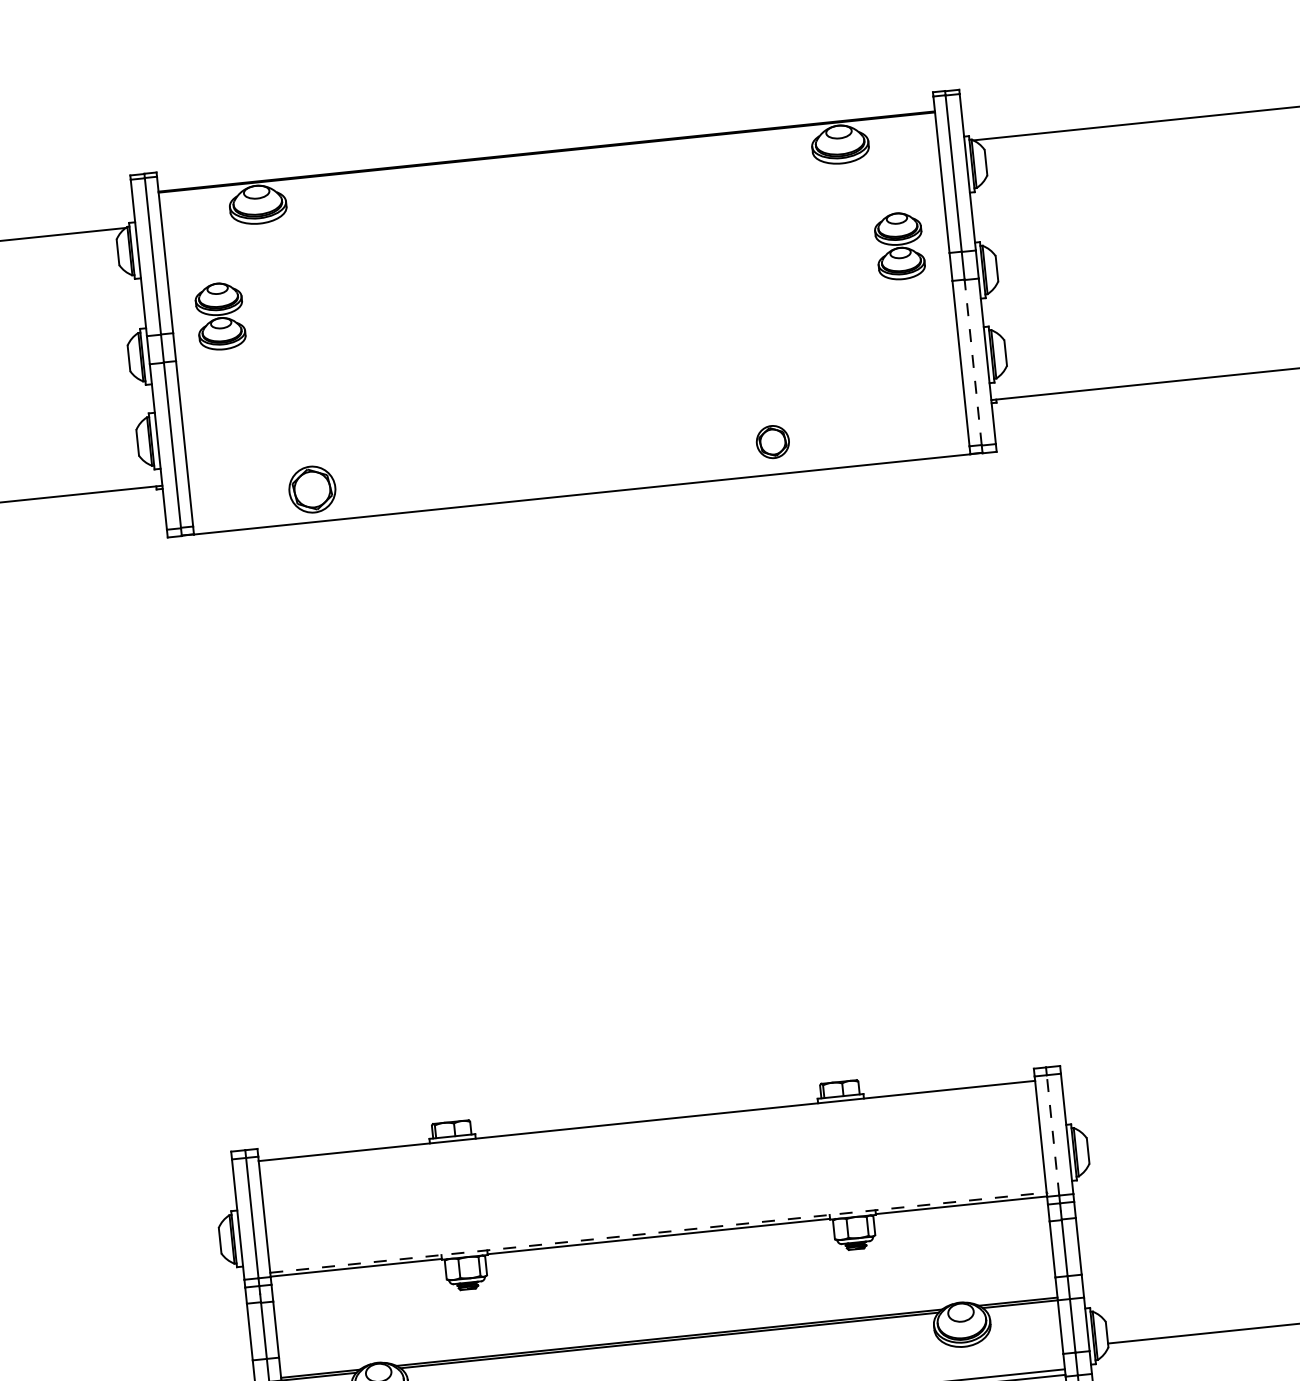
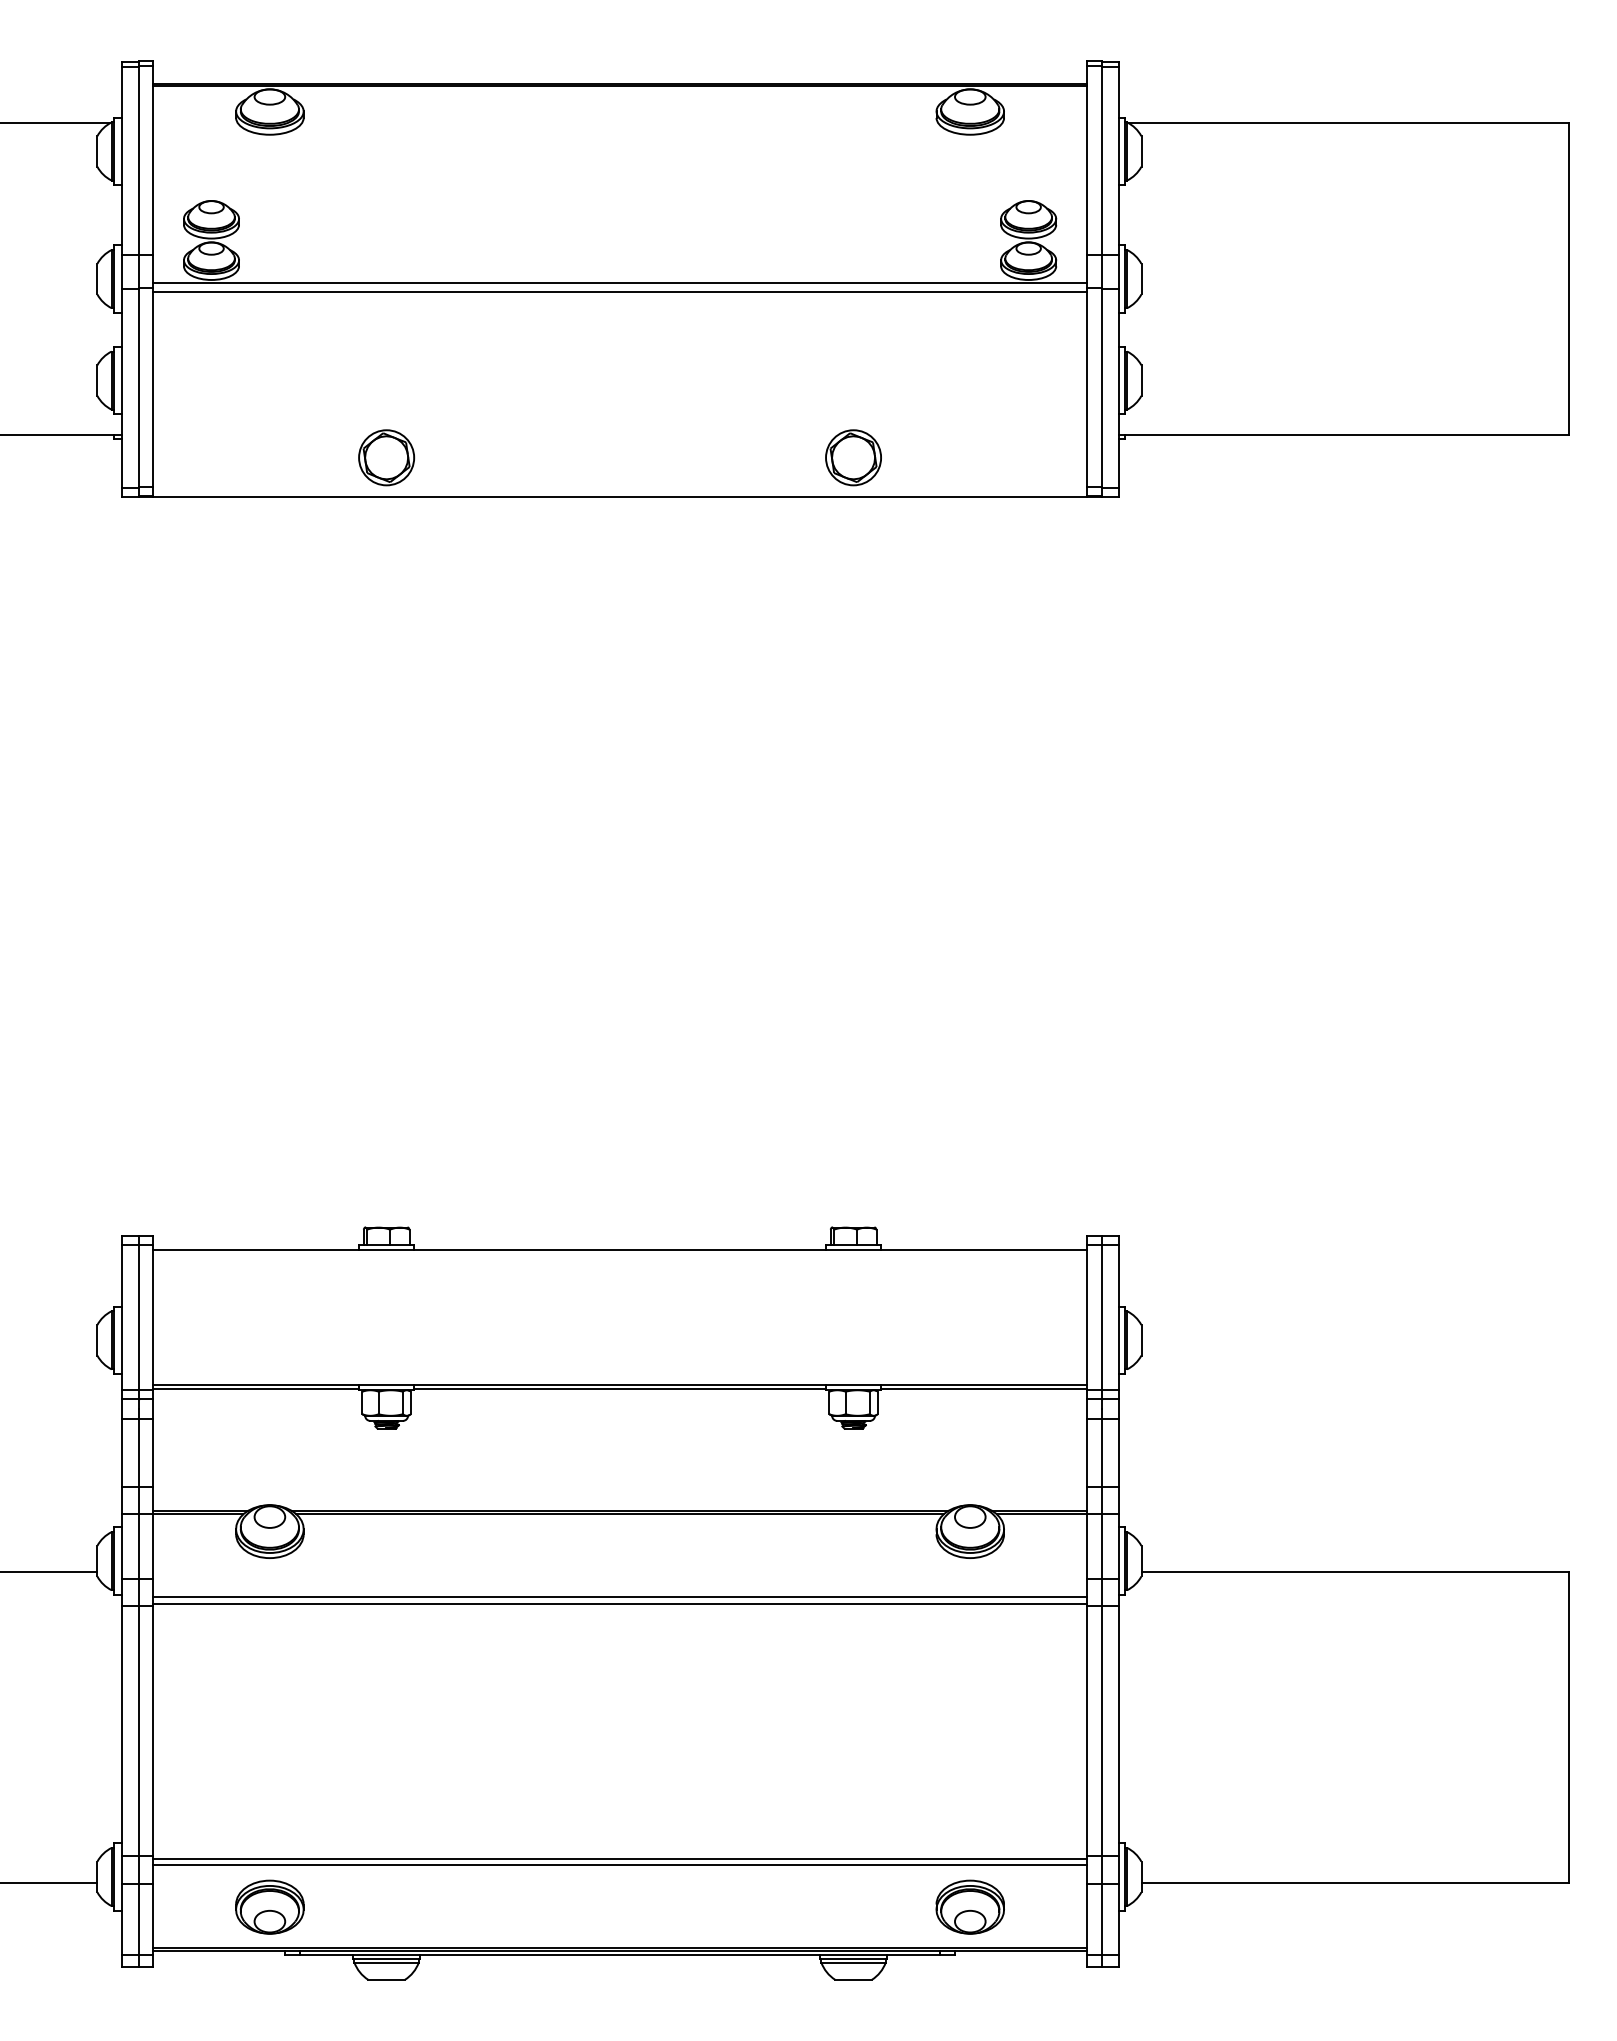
line: (564, 317) -> (620, 283), added
line: (564, 323) -> (620, 291), added
line: (973, 363) -> (1101, 388), dashed -> solid
part: (772, 441) -> (853, 457), size x1.43
part: (312, 489) -> (386, 457), moved
line: (1052, 1134) -> (1101, 1316), dashed -> solid
line: (658, 1232) -> (620, 1384), dashed -> solid

